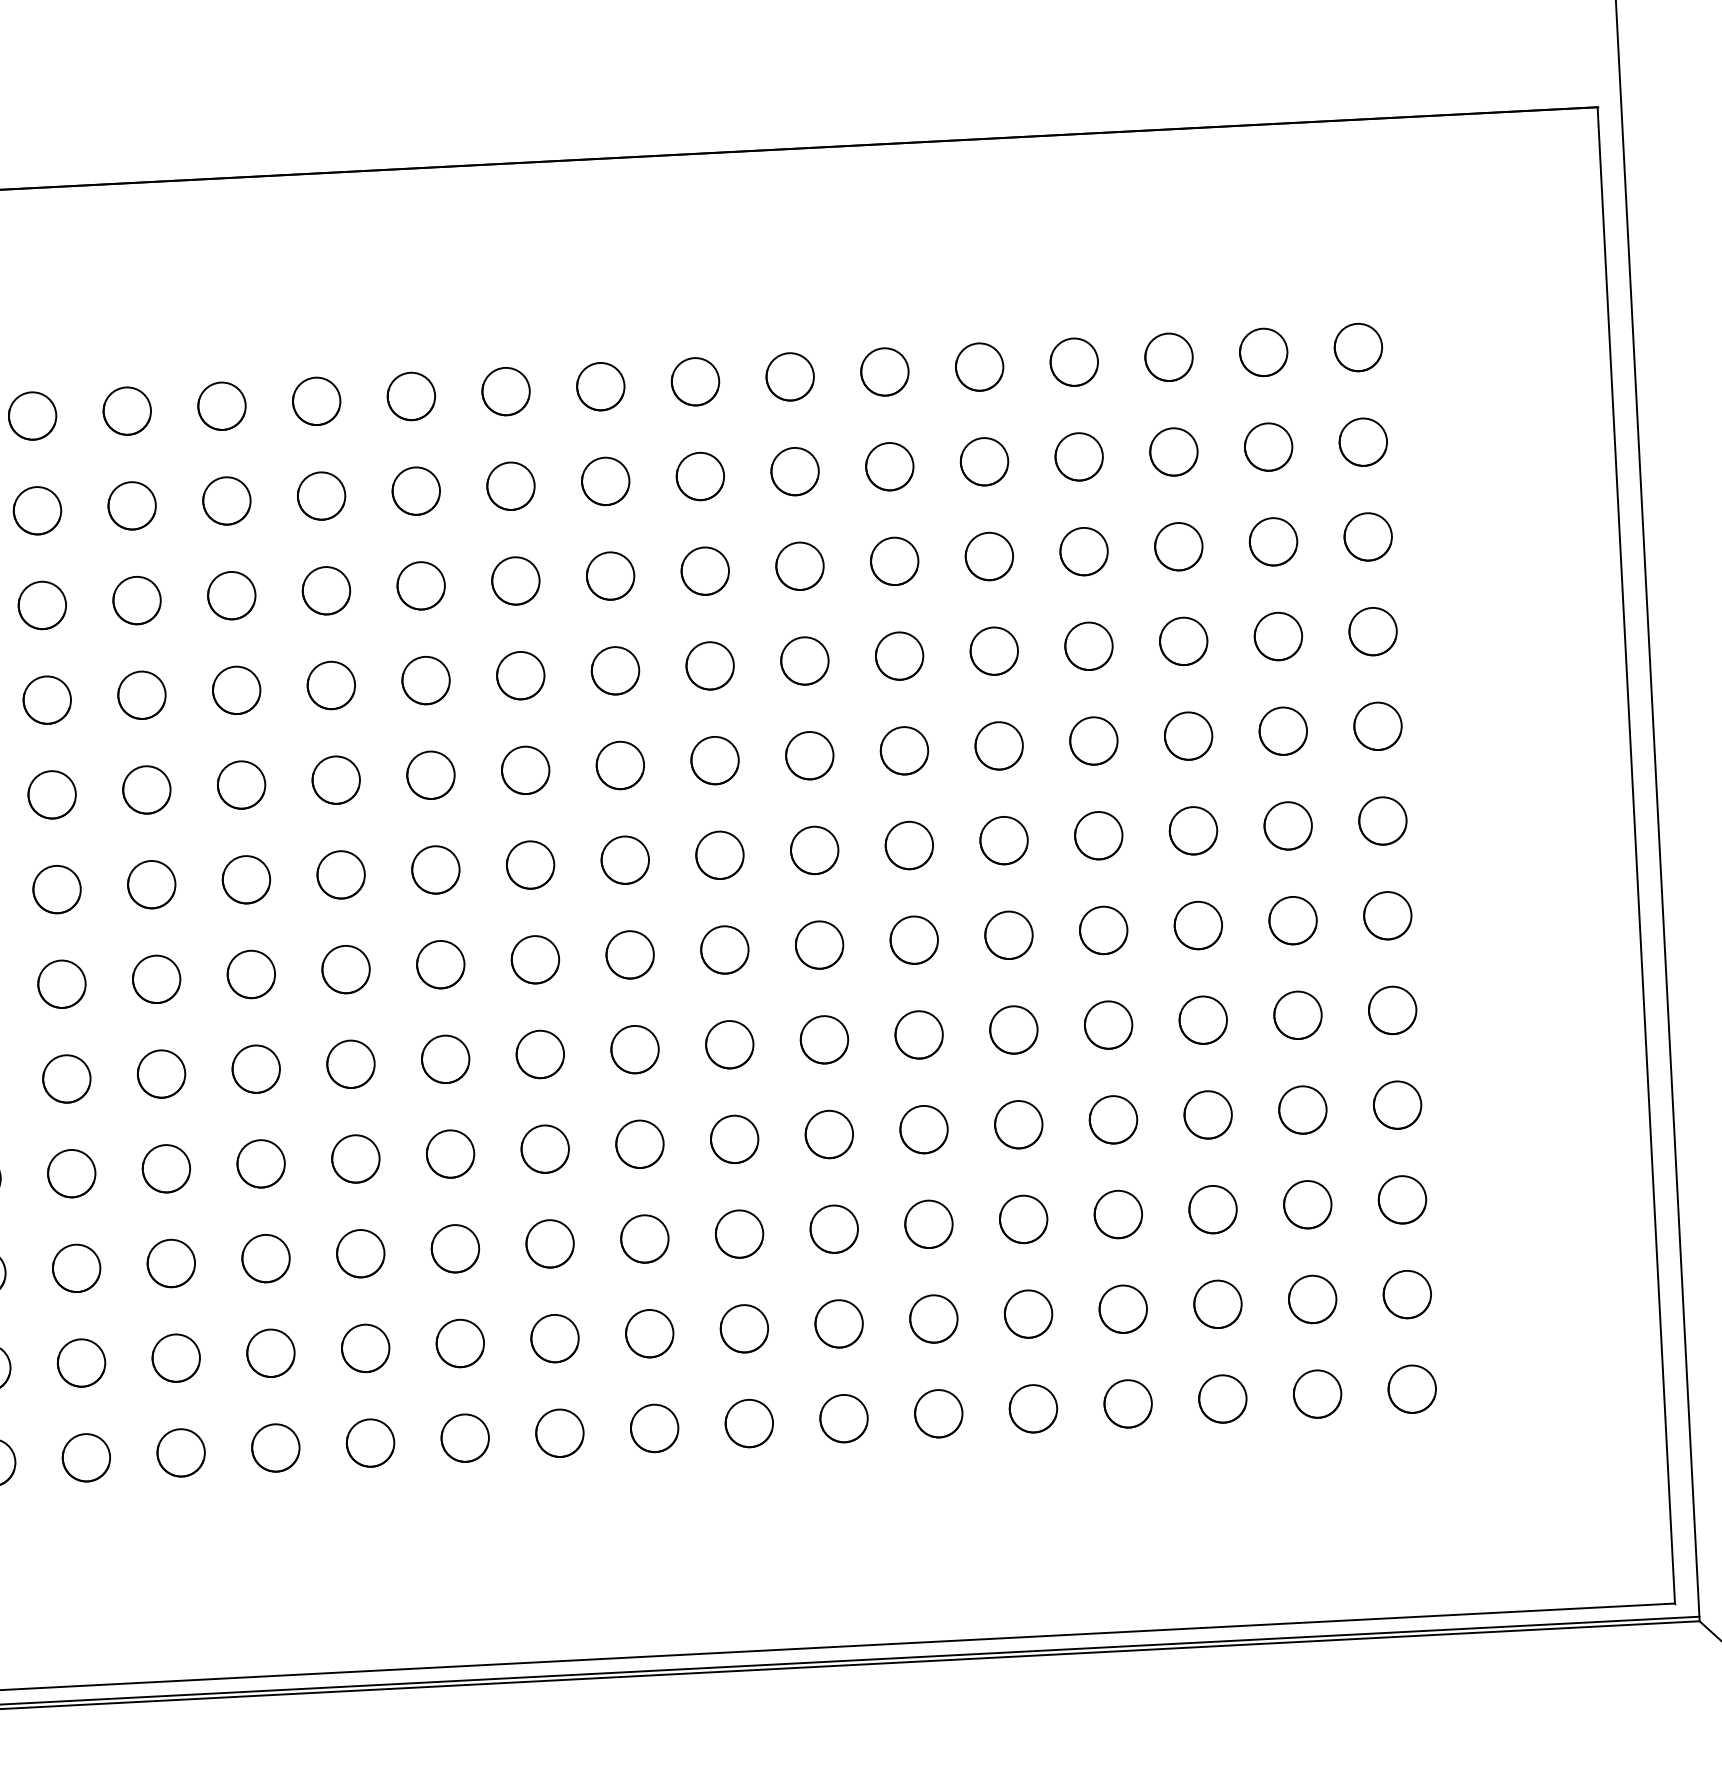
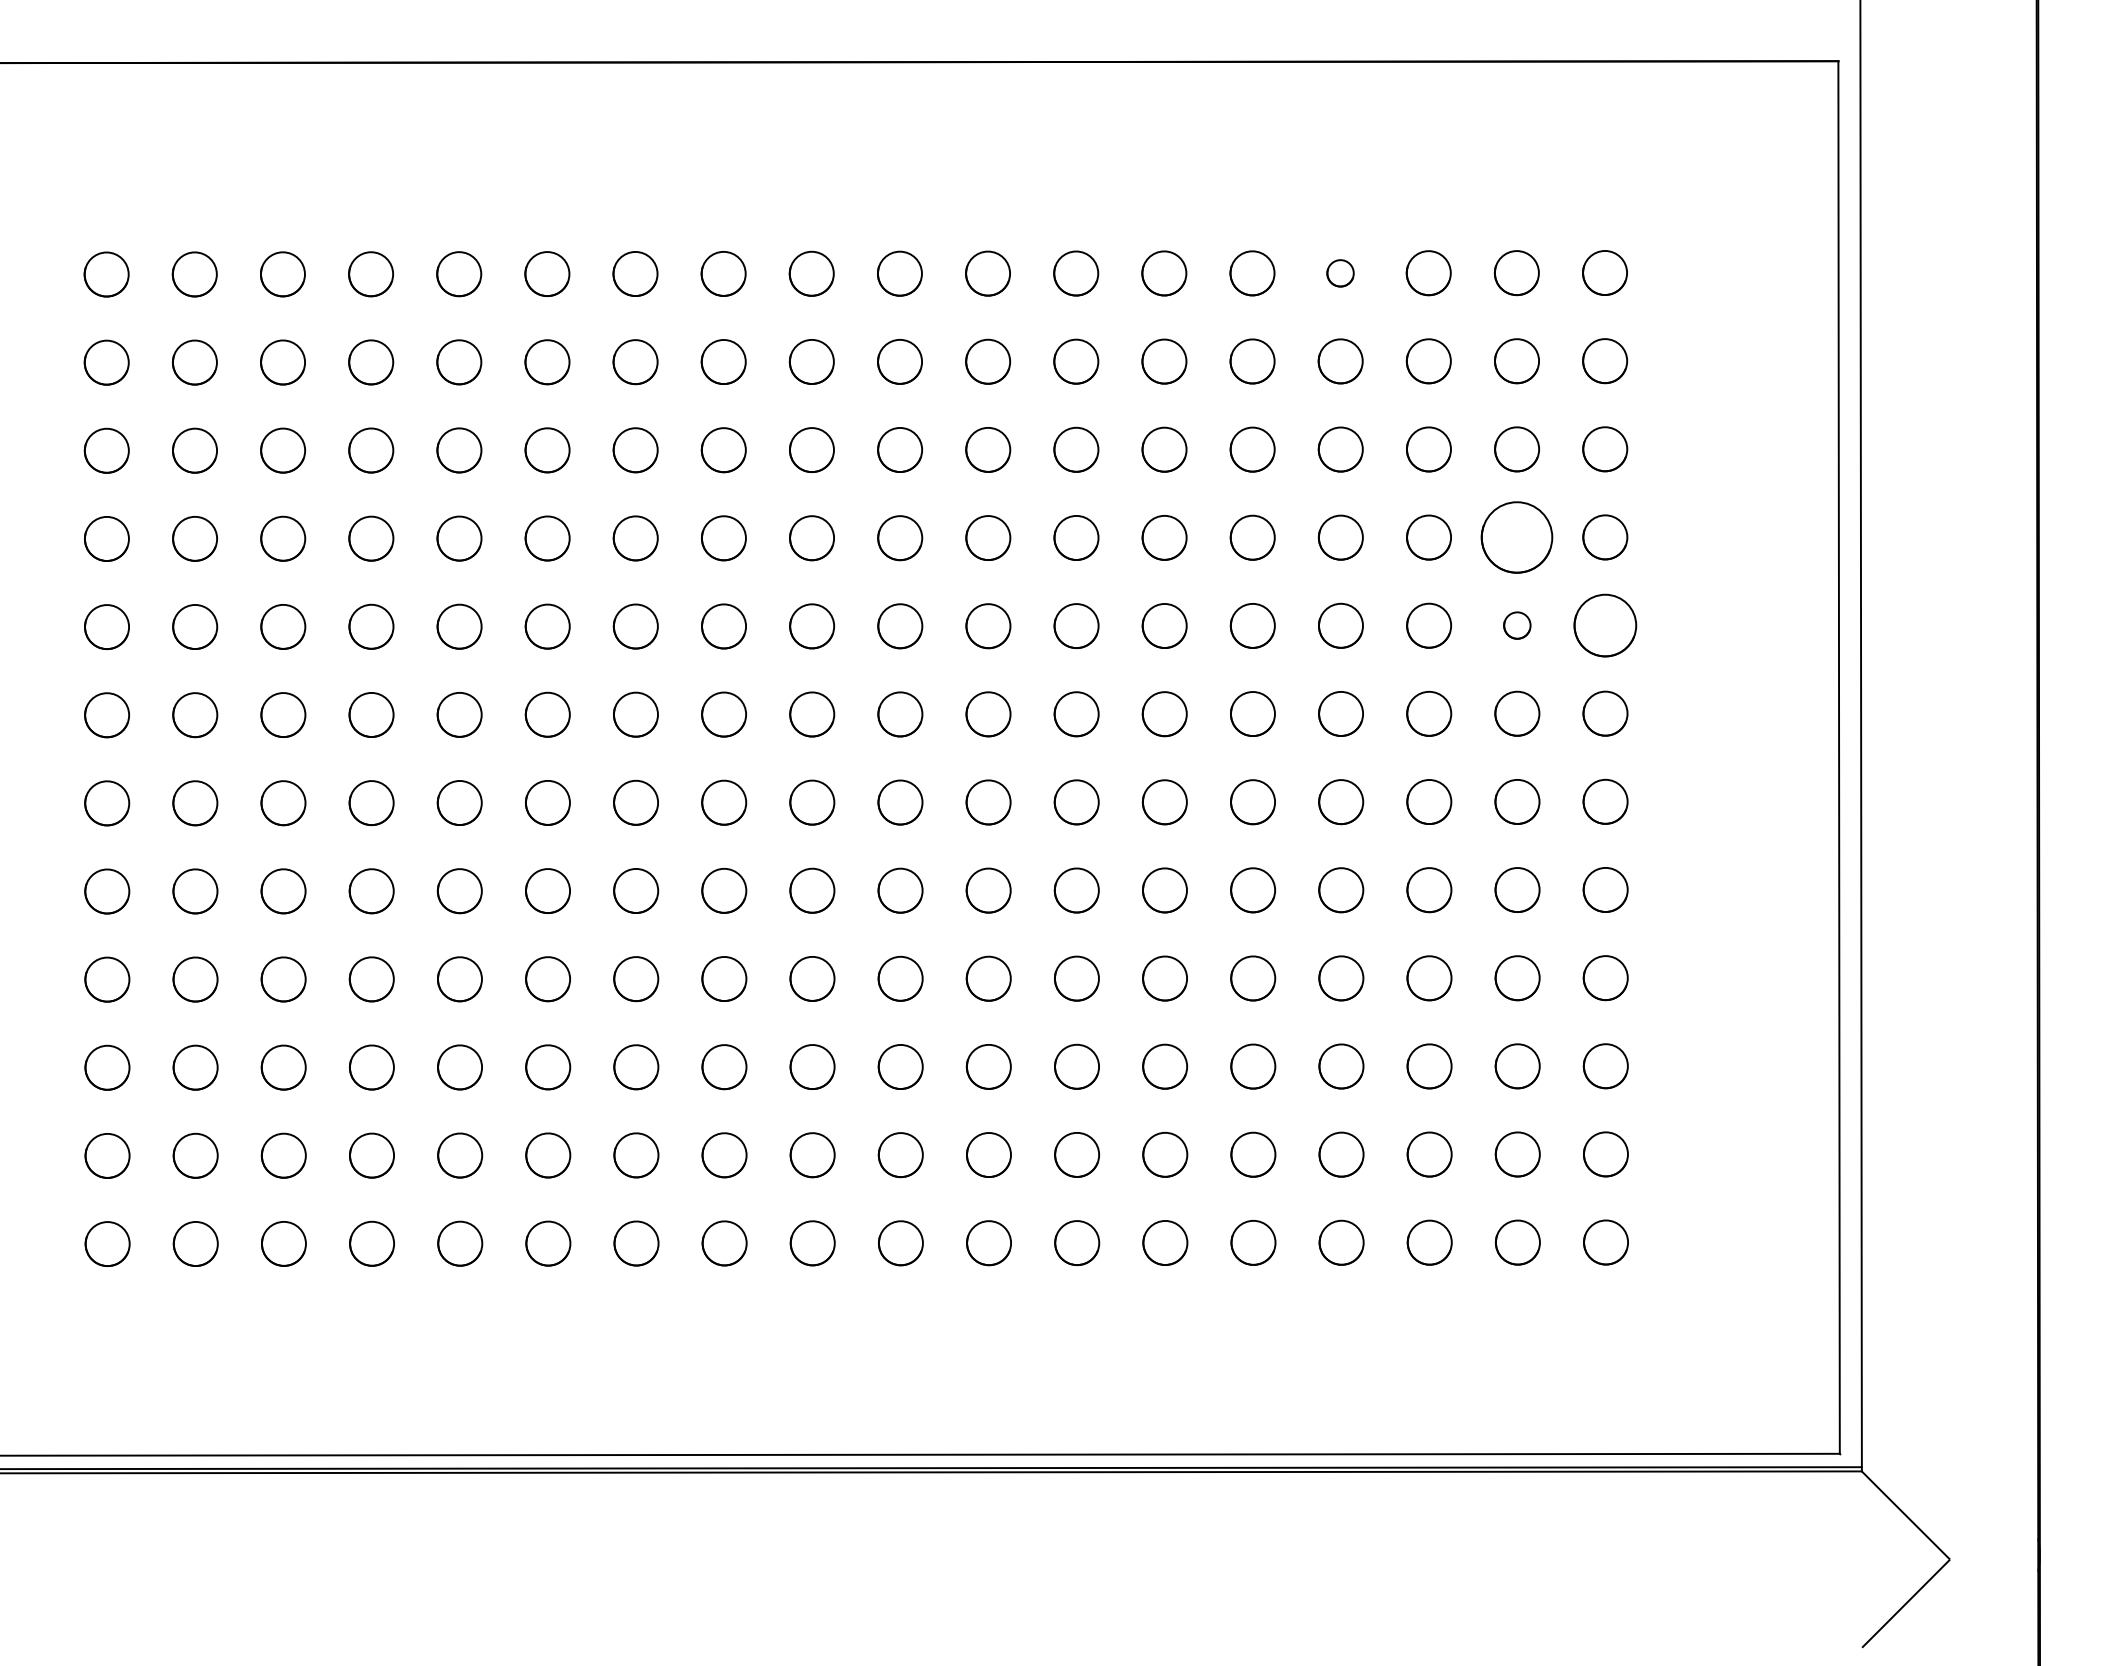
circle: (1074, 362) -> (1340, 273), size x0.6
circle: (1278, 636) -> (1517, 537), size x1.6
circle: (1378, 726) -> (1605, 625), size x1.4
circle: (1283, 731) -> (1517, 625), size x0.6

